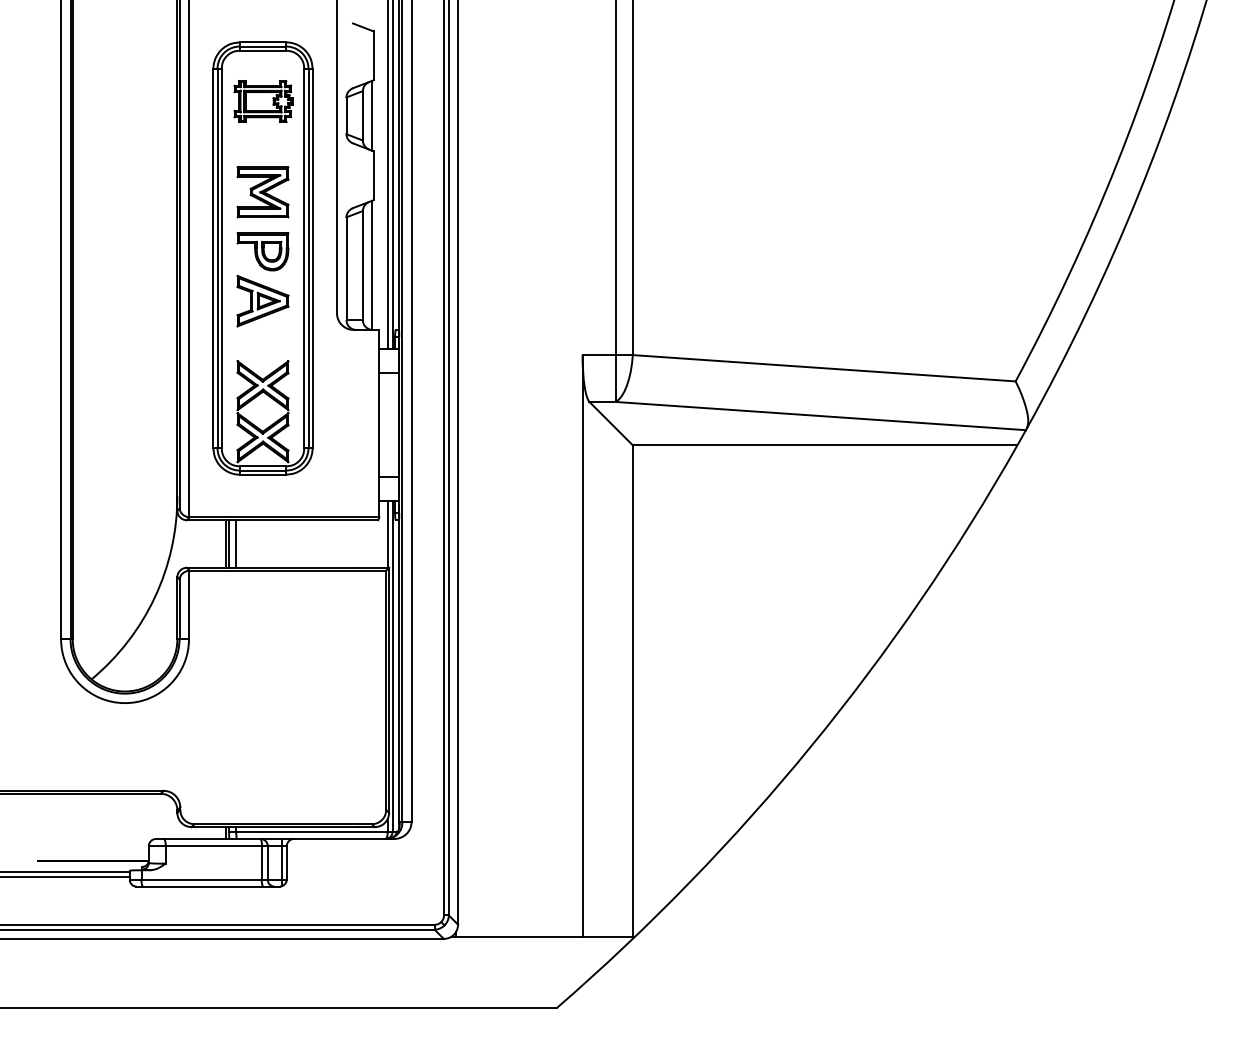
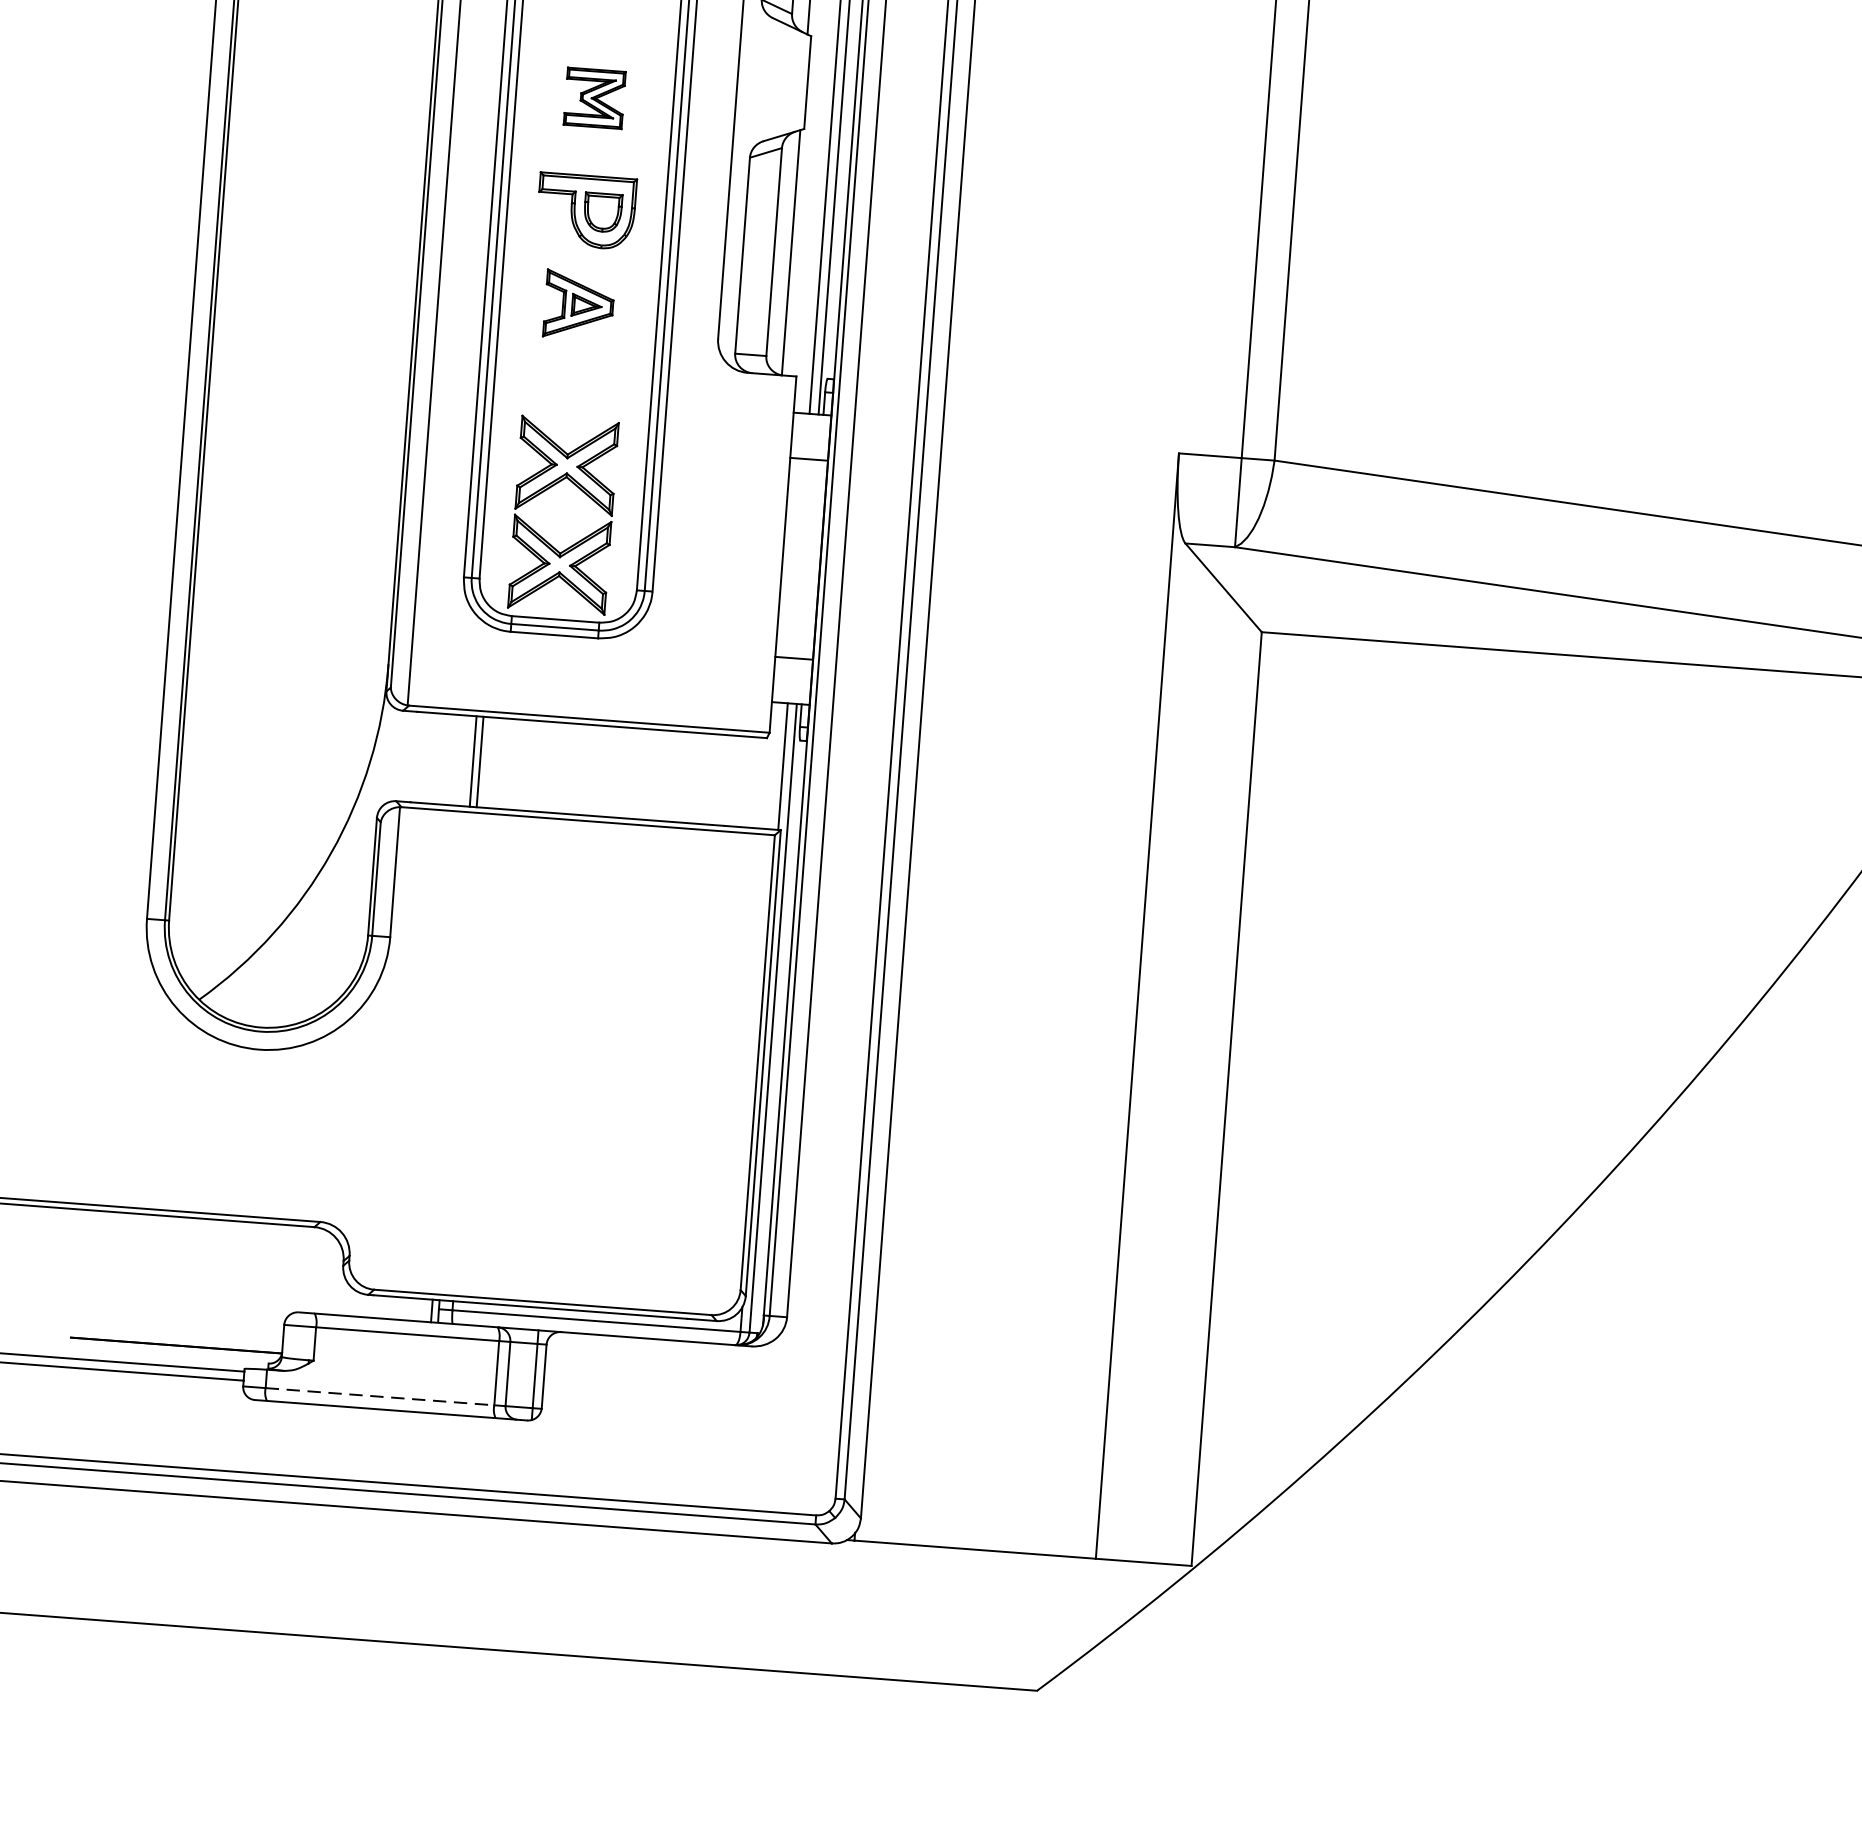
part: (262, 192) -> (593, 98), size x0.6
part: (262, 301) -> (578, 305), size x0.7
line: (236, 543) -> (494, 762), removed
line: (202, 879) -> (381, 1396), solid -> dashed

